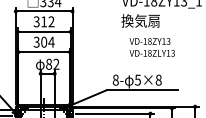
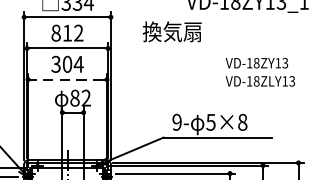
text: (140, 20) -> (172, 31), moved
text: (36, 21) -> (55, 32), 312 -> 812
text: (151, 47) -> (259, 72), moved
line: (44, 52) -> (68, 80), solid -> dashed
text: (115, 79) -> (176, 121), 8- -> 9-

